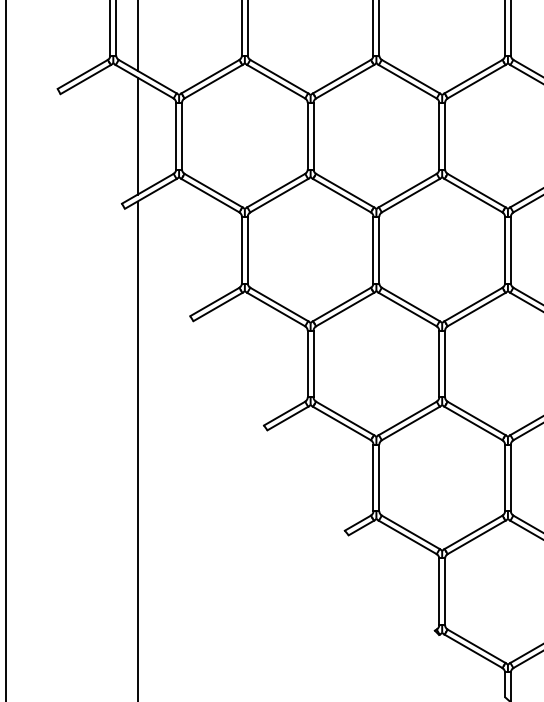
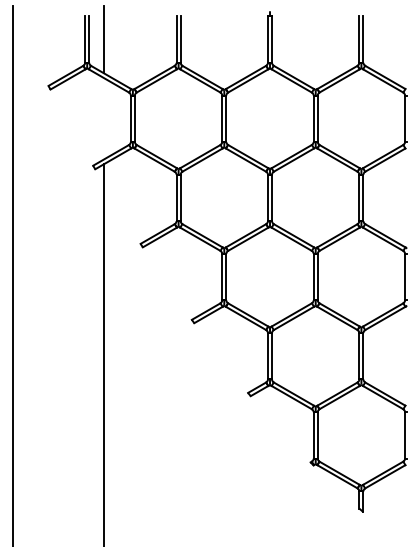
line: (138, 135) -> (104, 118), removed

